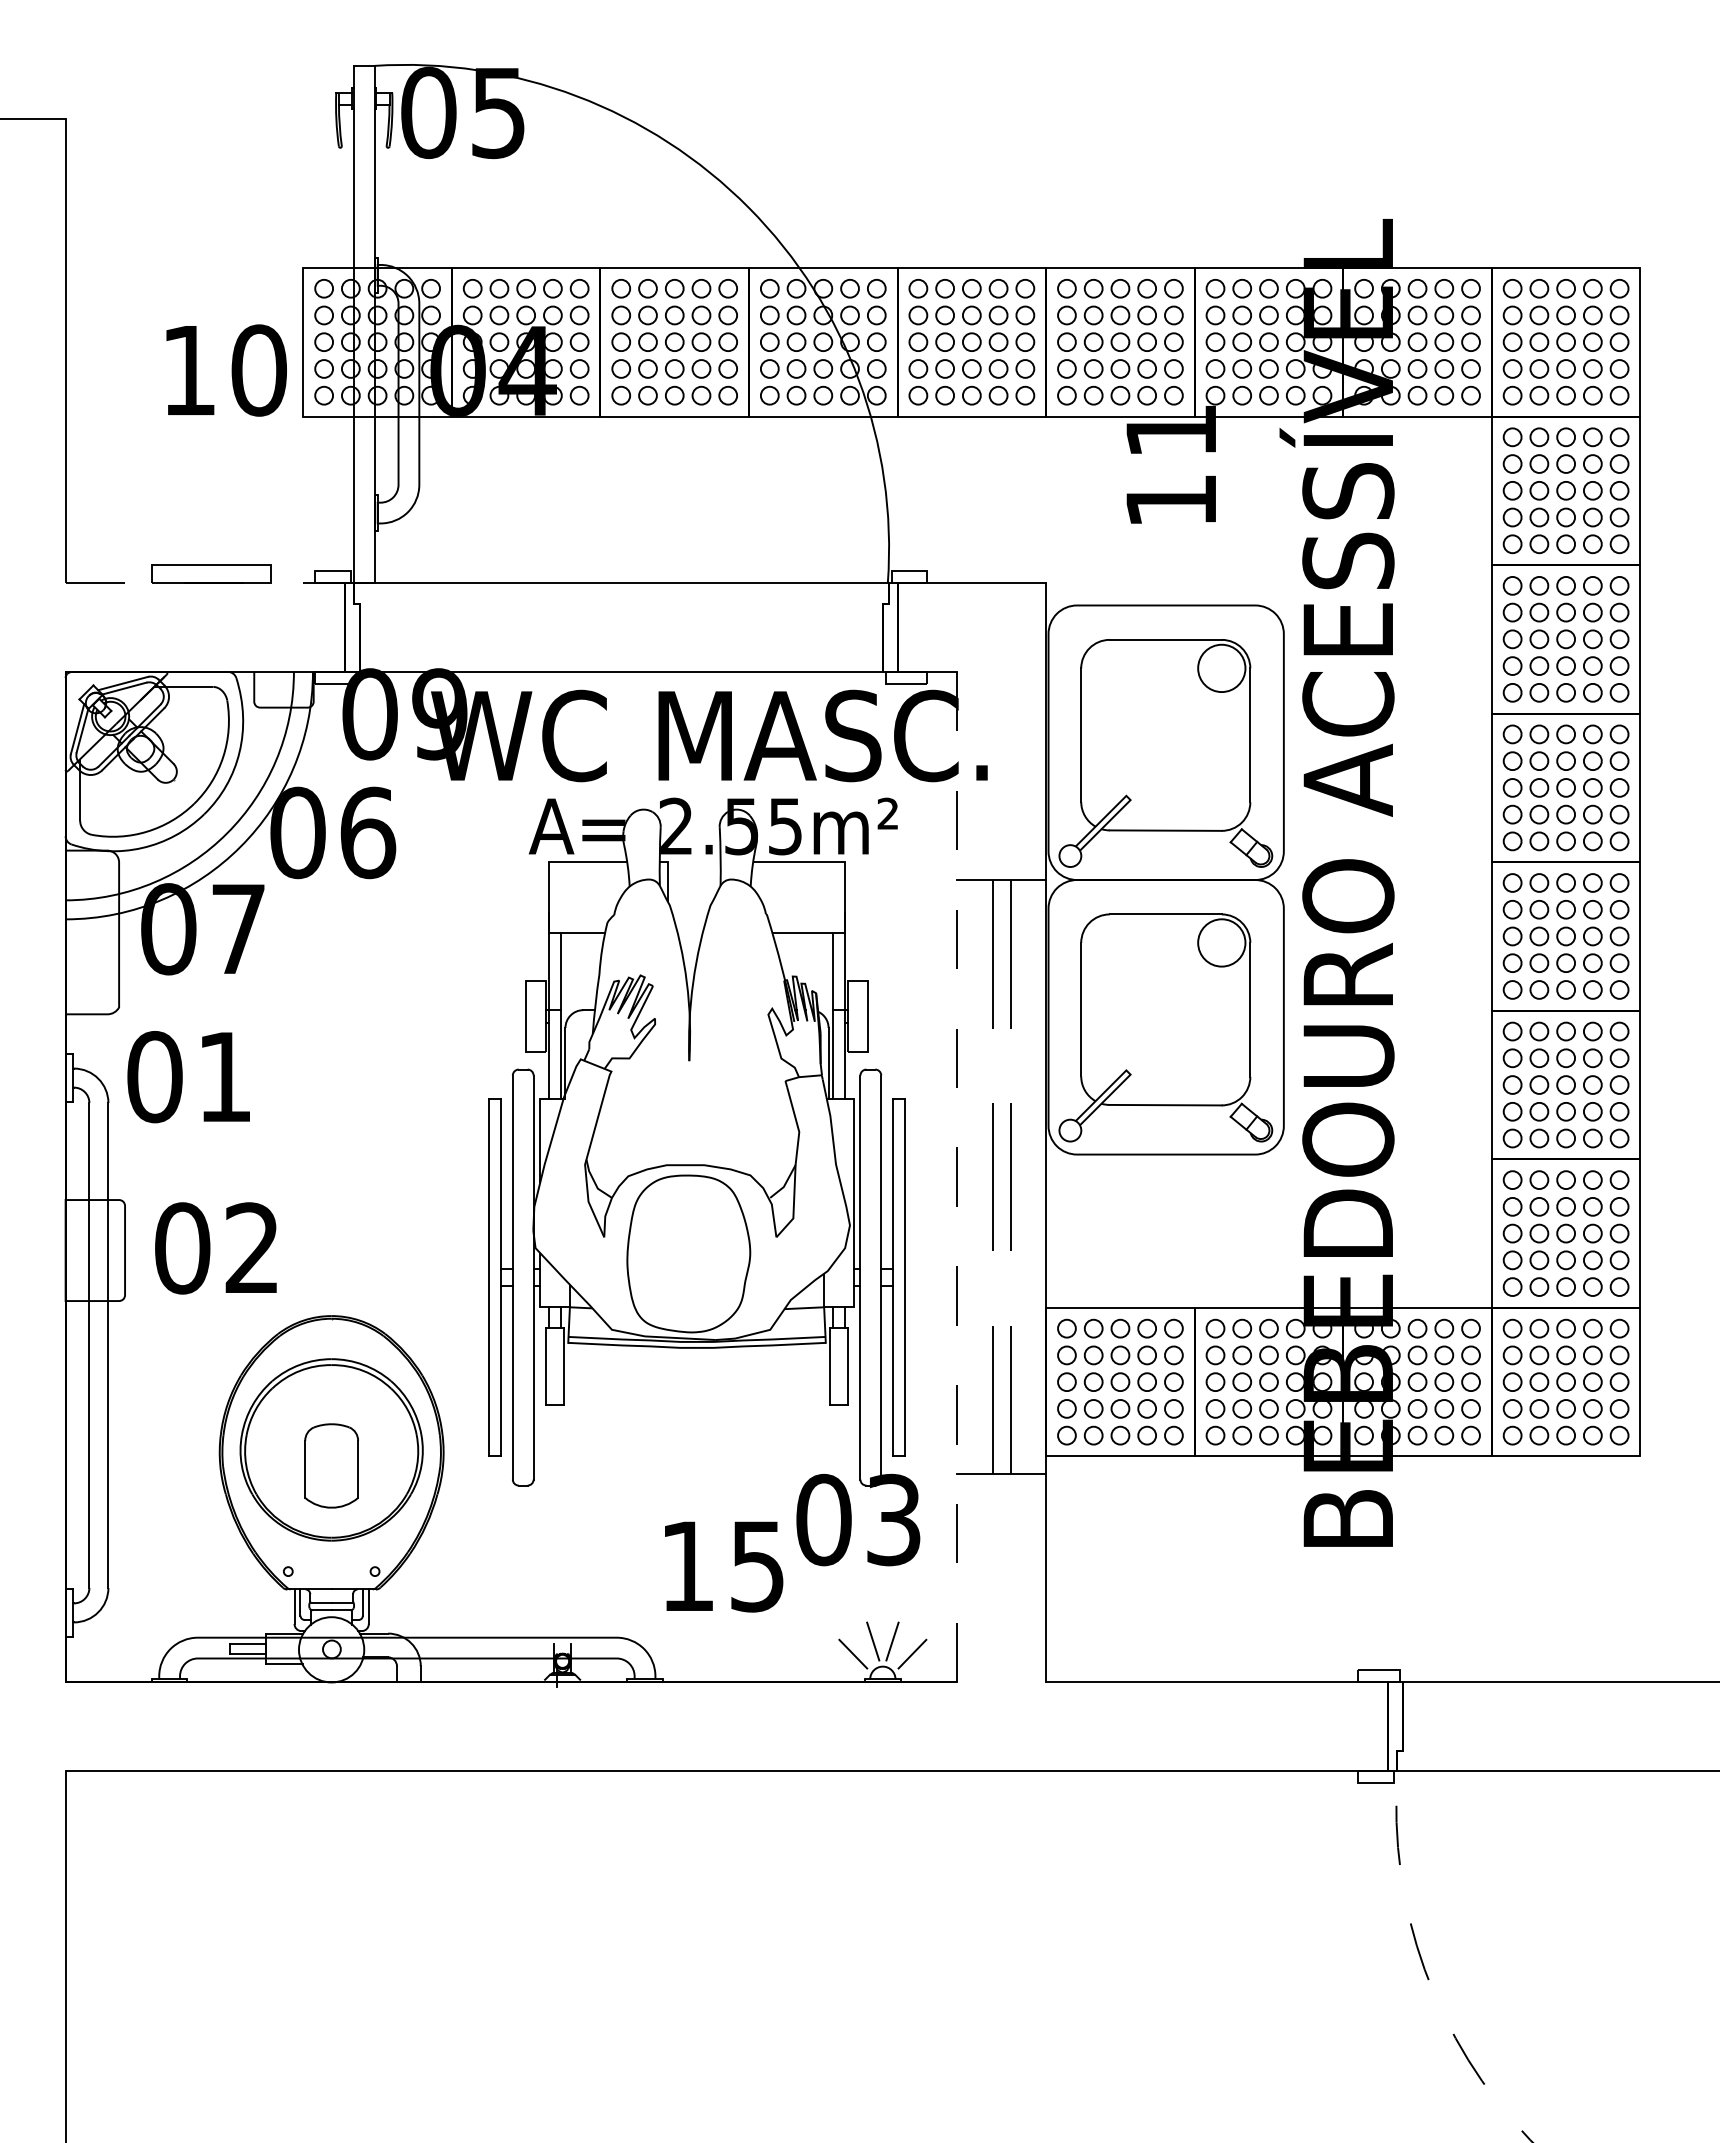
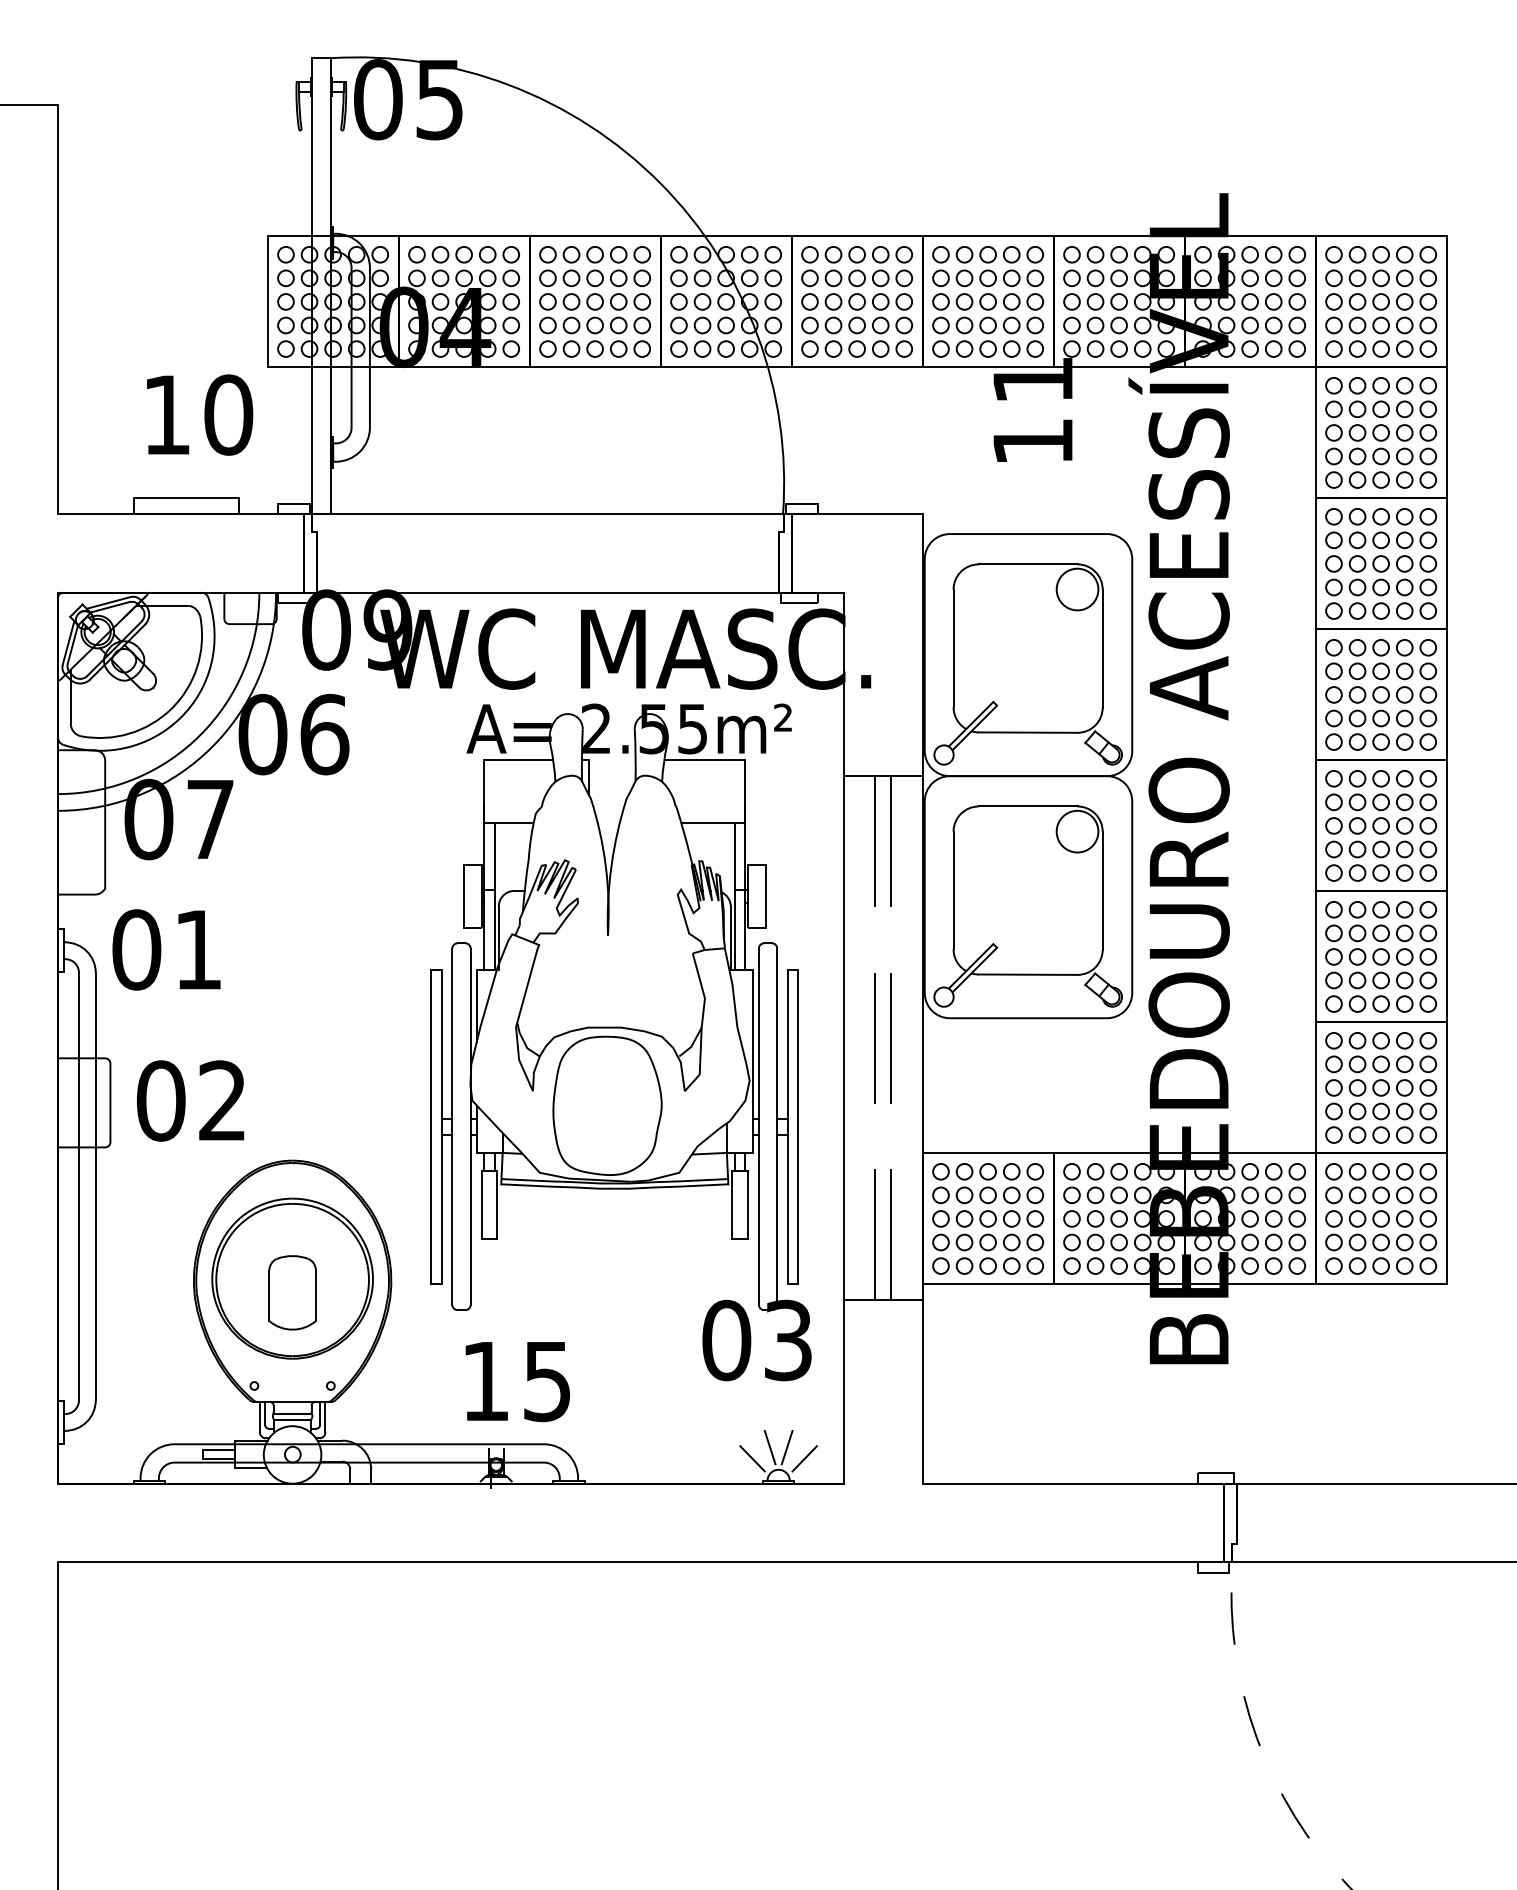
text: (226, 370) -> (199, 415), moved
line: (214, 582) -> (189, 513), dashed -> solid
line: (957, 1176) -> (844, 1037), dashed -> solid
text: (724, 1566) -> (518, 1381), moved

